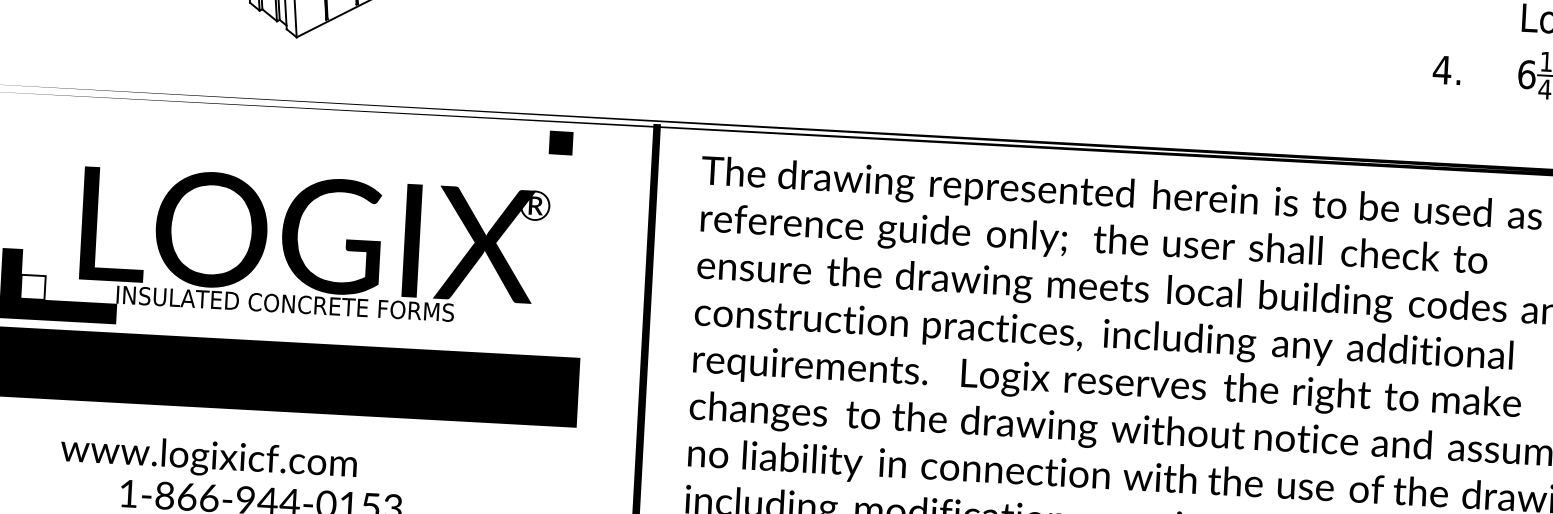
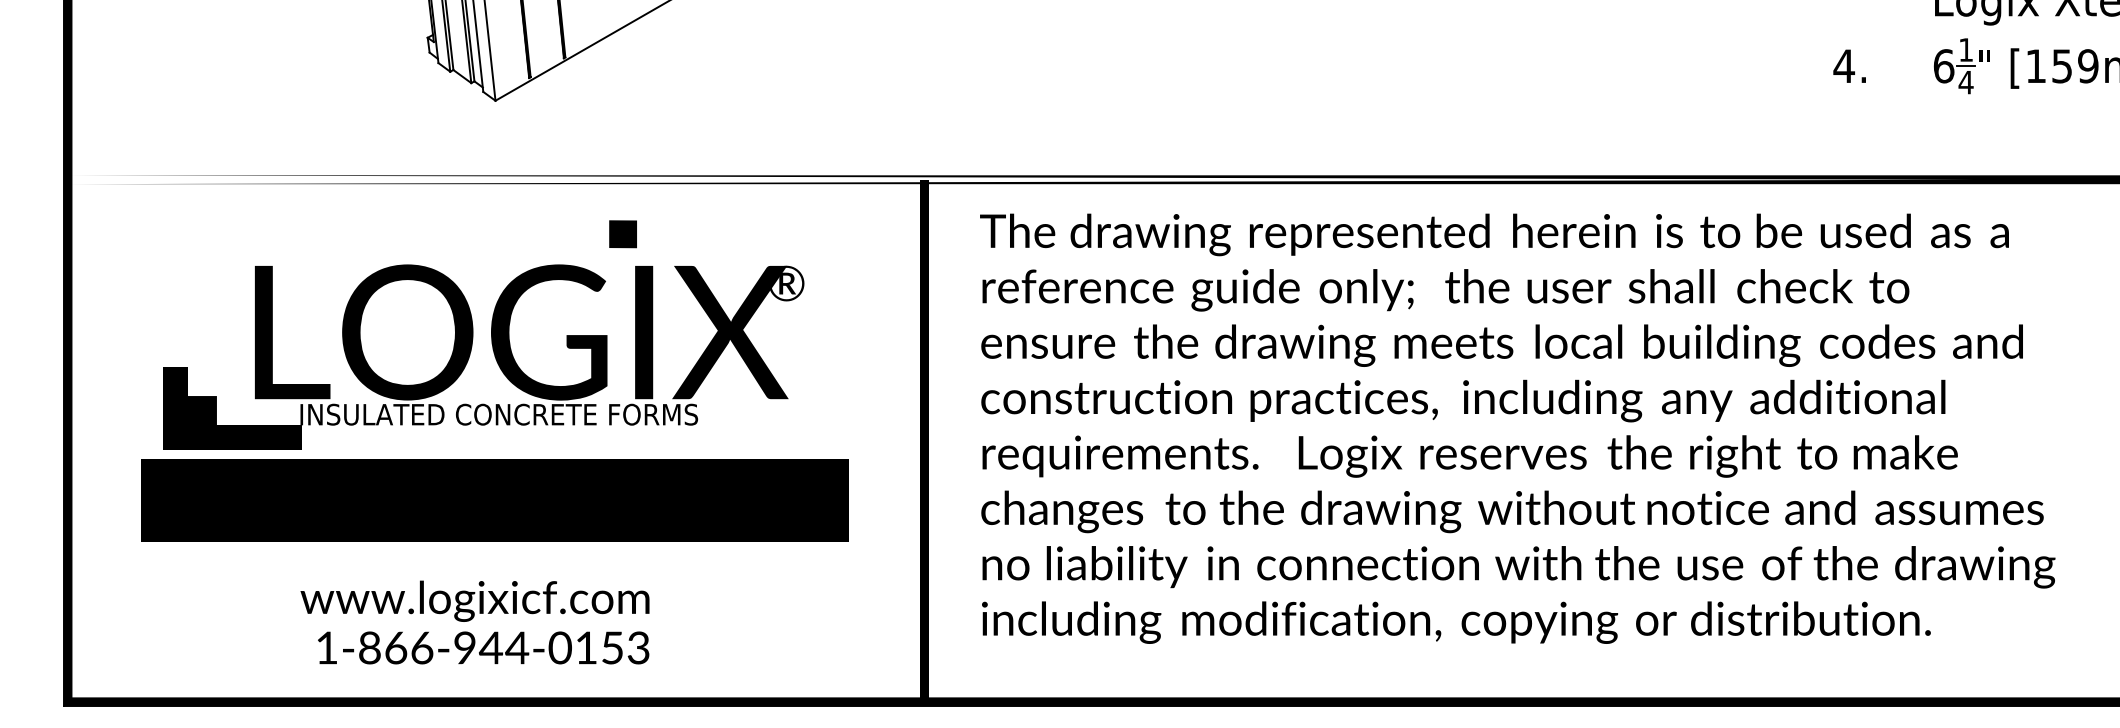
part: (560, 143) -> (622, 234), moved
fill: (33, 287) -> (201, 411), added
text: (208, 457) -> (474, 600), moved

